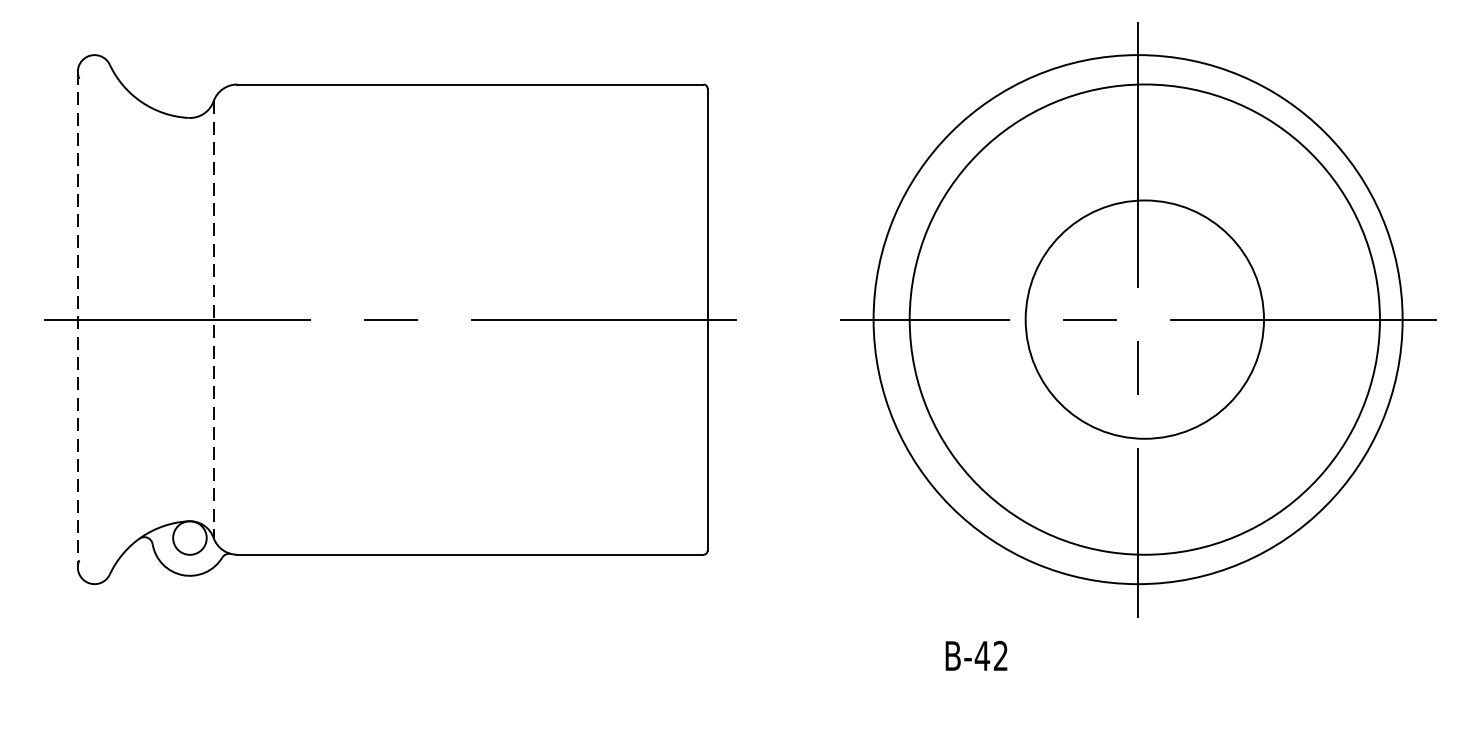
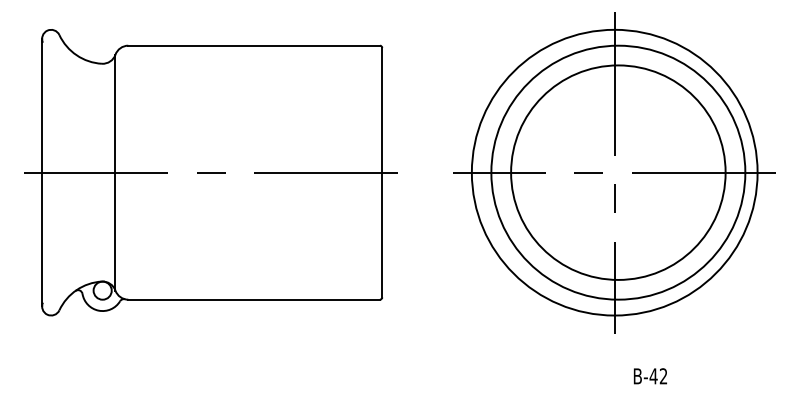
line: (78, 319) -> (42, 172), dashed -> solid
line: (213, 319) -> (115, 172), dashed -> solid
circle: (1145, 319) -> (618, 172), size x1.67
text: (974, 656) -> (649, 376), moved

